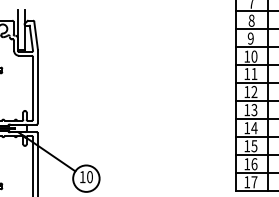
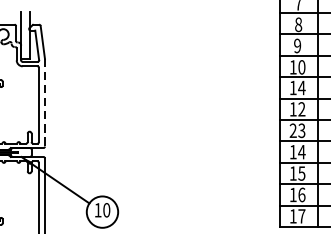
text: (254, 73) -> (301, 87), 11 -> 14
line: (37, 86) -> (44, 102), solid -> dashed
text: (247, 109) -> (293, 130), 13 -> 23

